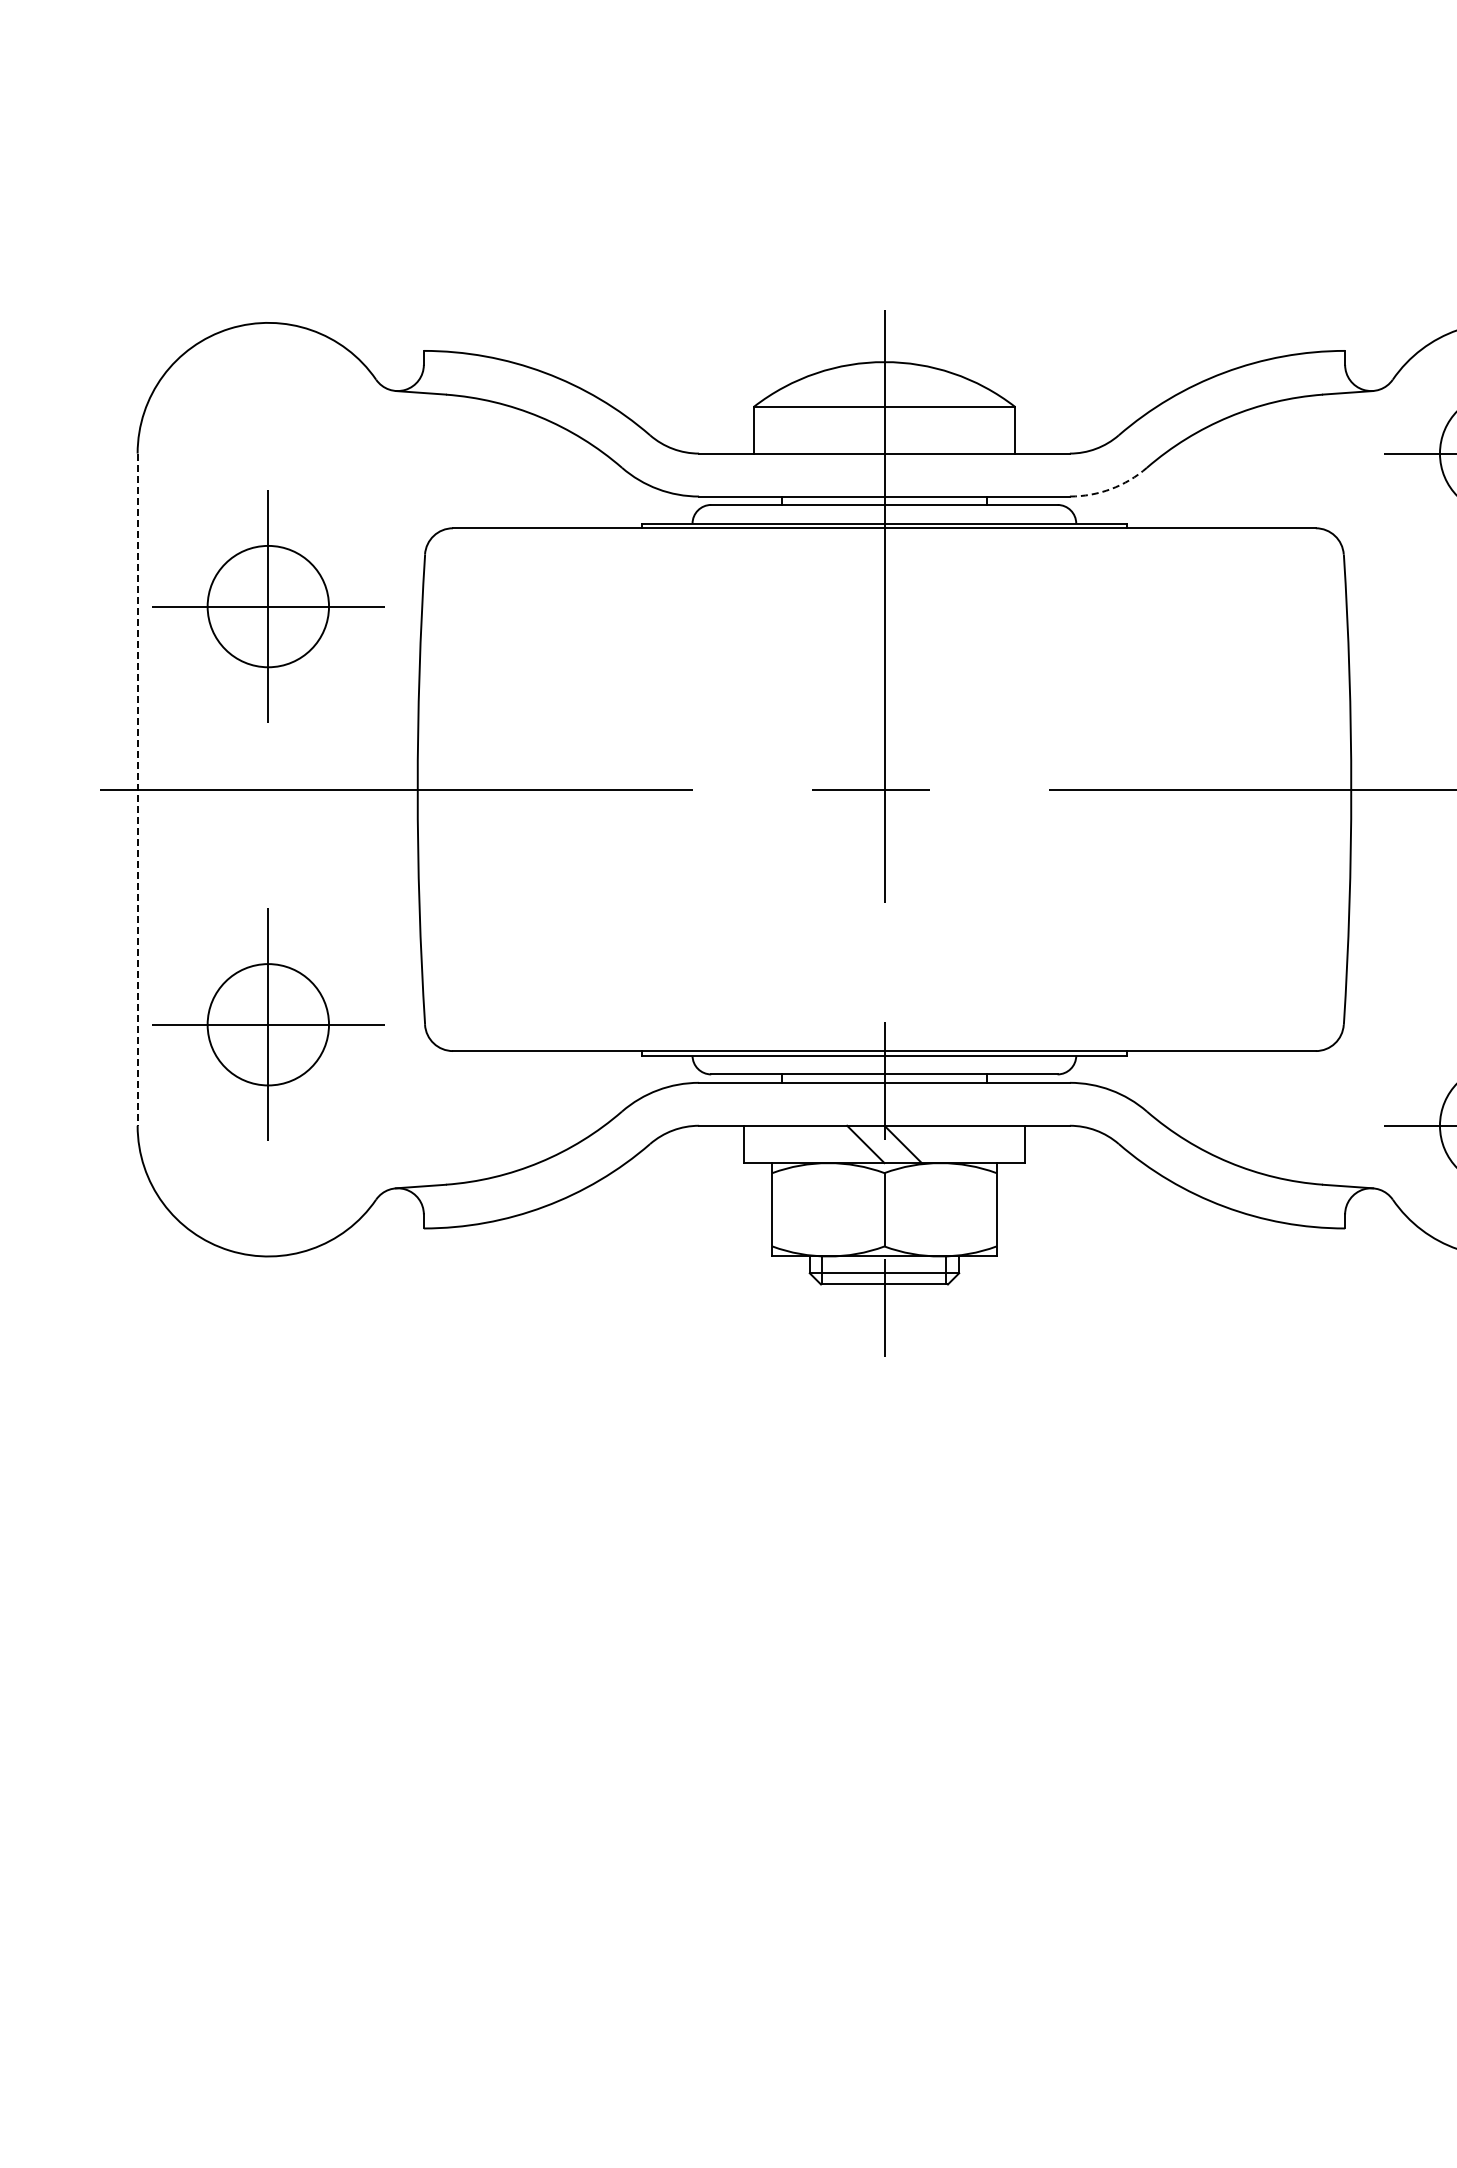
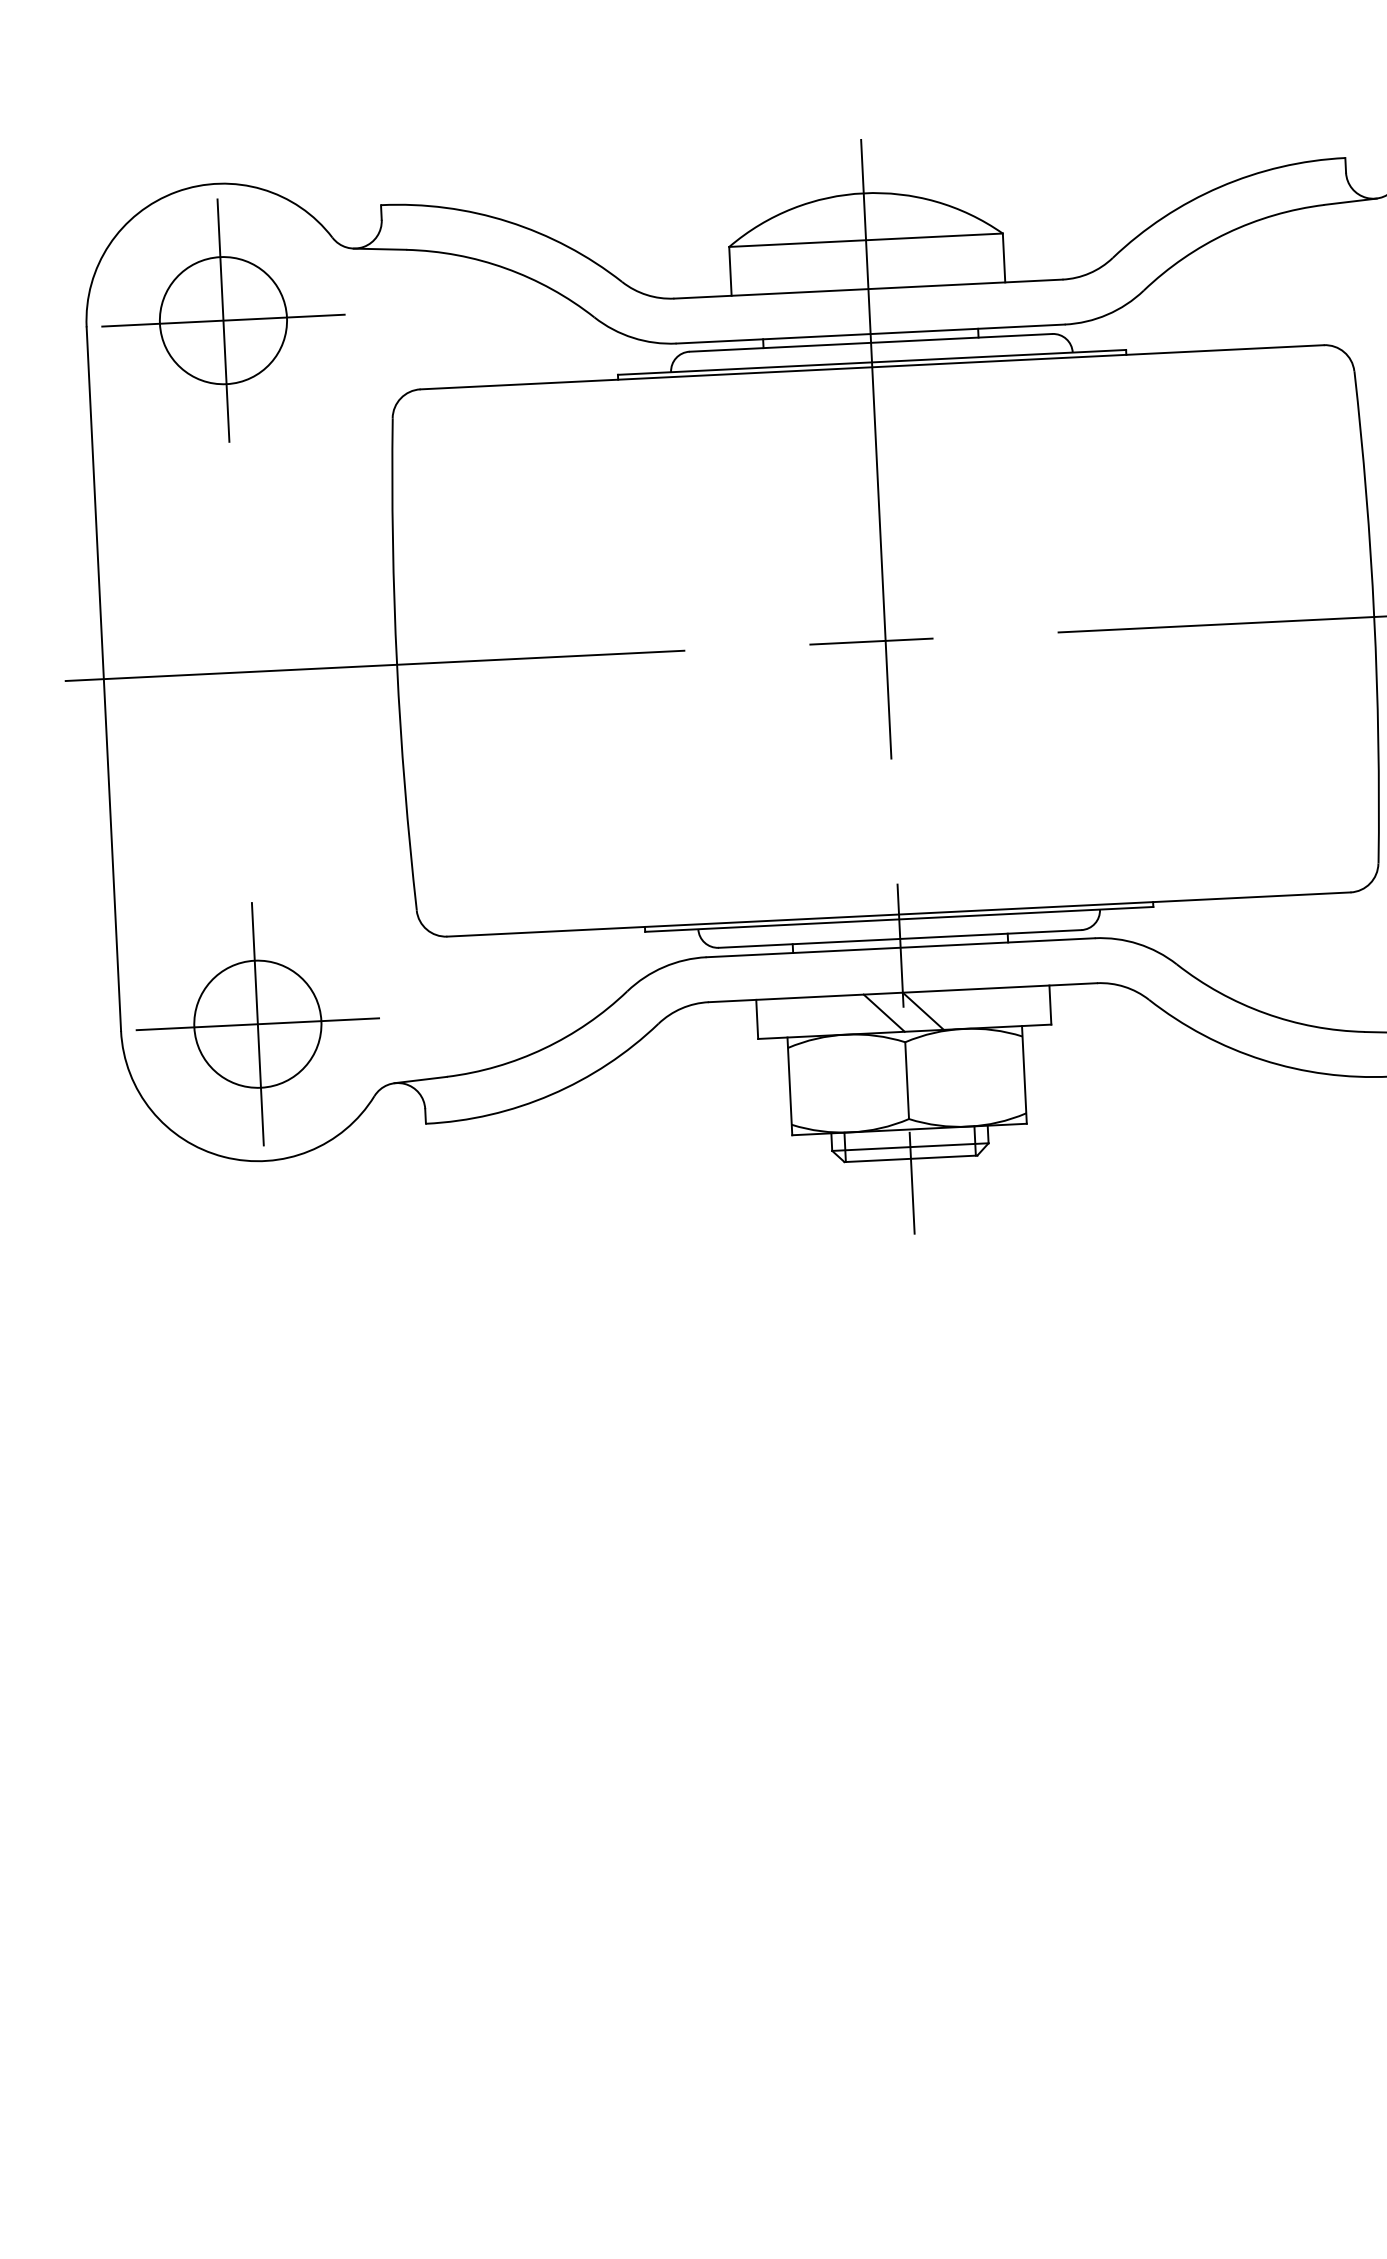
arc: (1111, 489) -> (1107, 315), dashed -> solid
part: (268, 606) -> (223, 320), moved
line: (137, 790) -> (103, 679), dashed -> solid
part: (268, 1024) -> (258, 1023), moved

